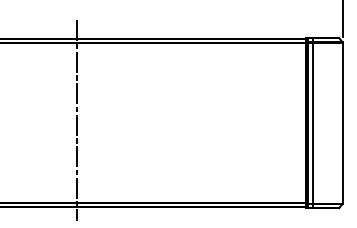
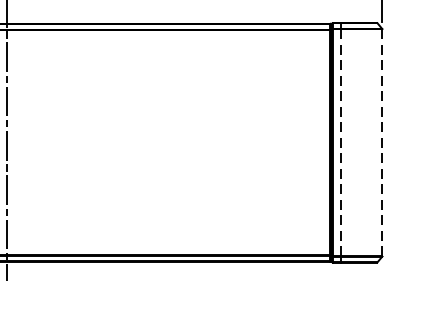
line: (342, 122) -> (382, 141), solid -> dashed
line: (313, 123) -> (341, 143), solid -> dashed

